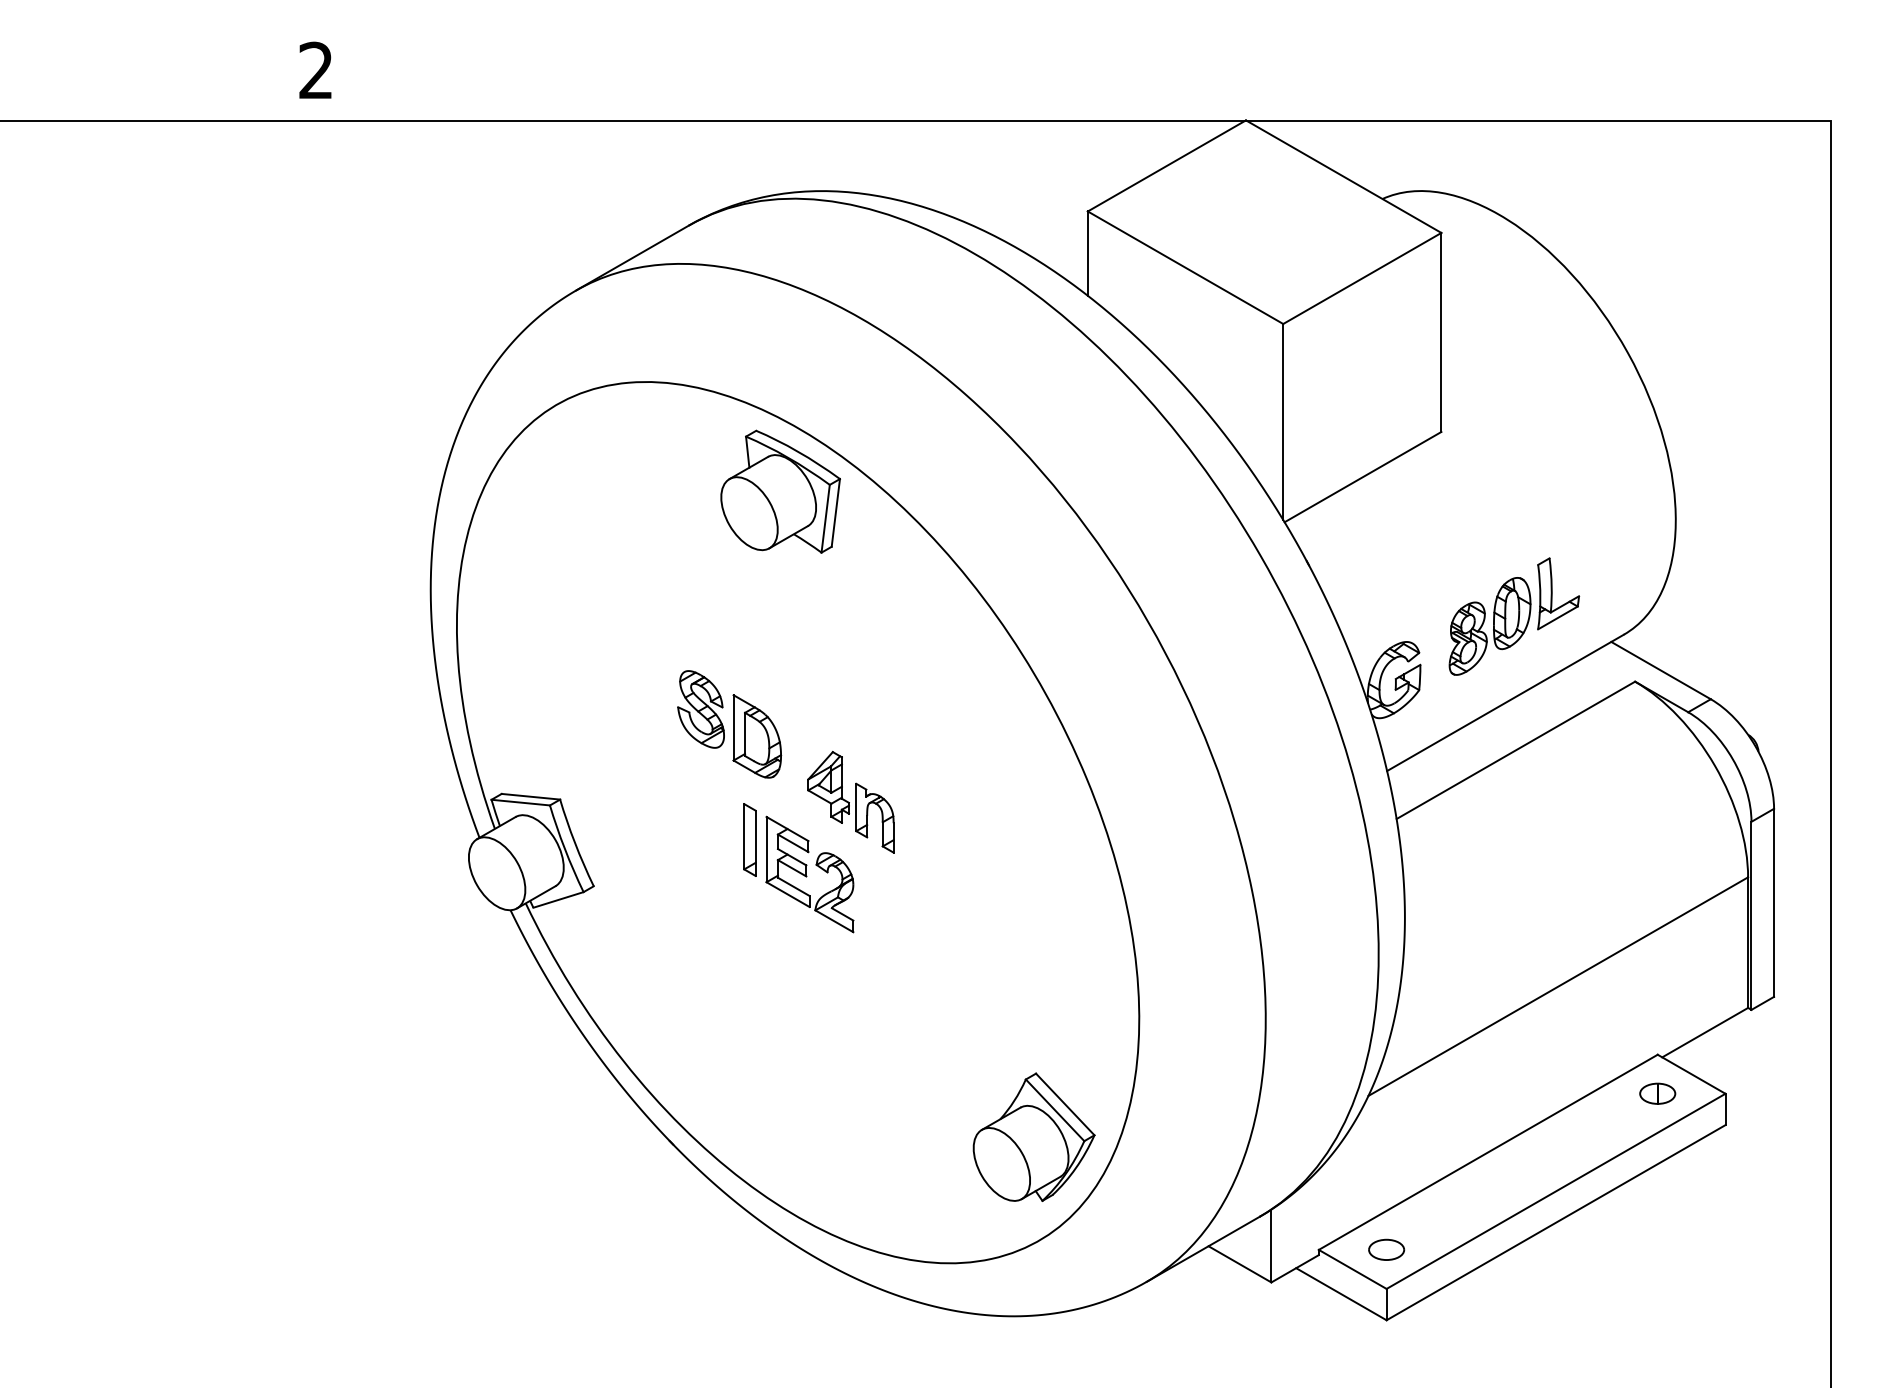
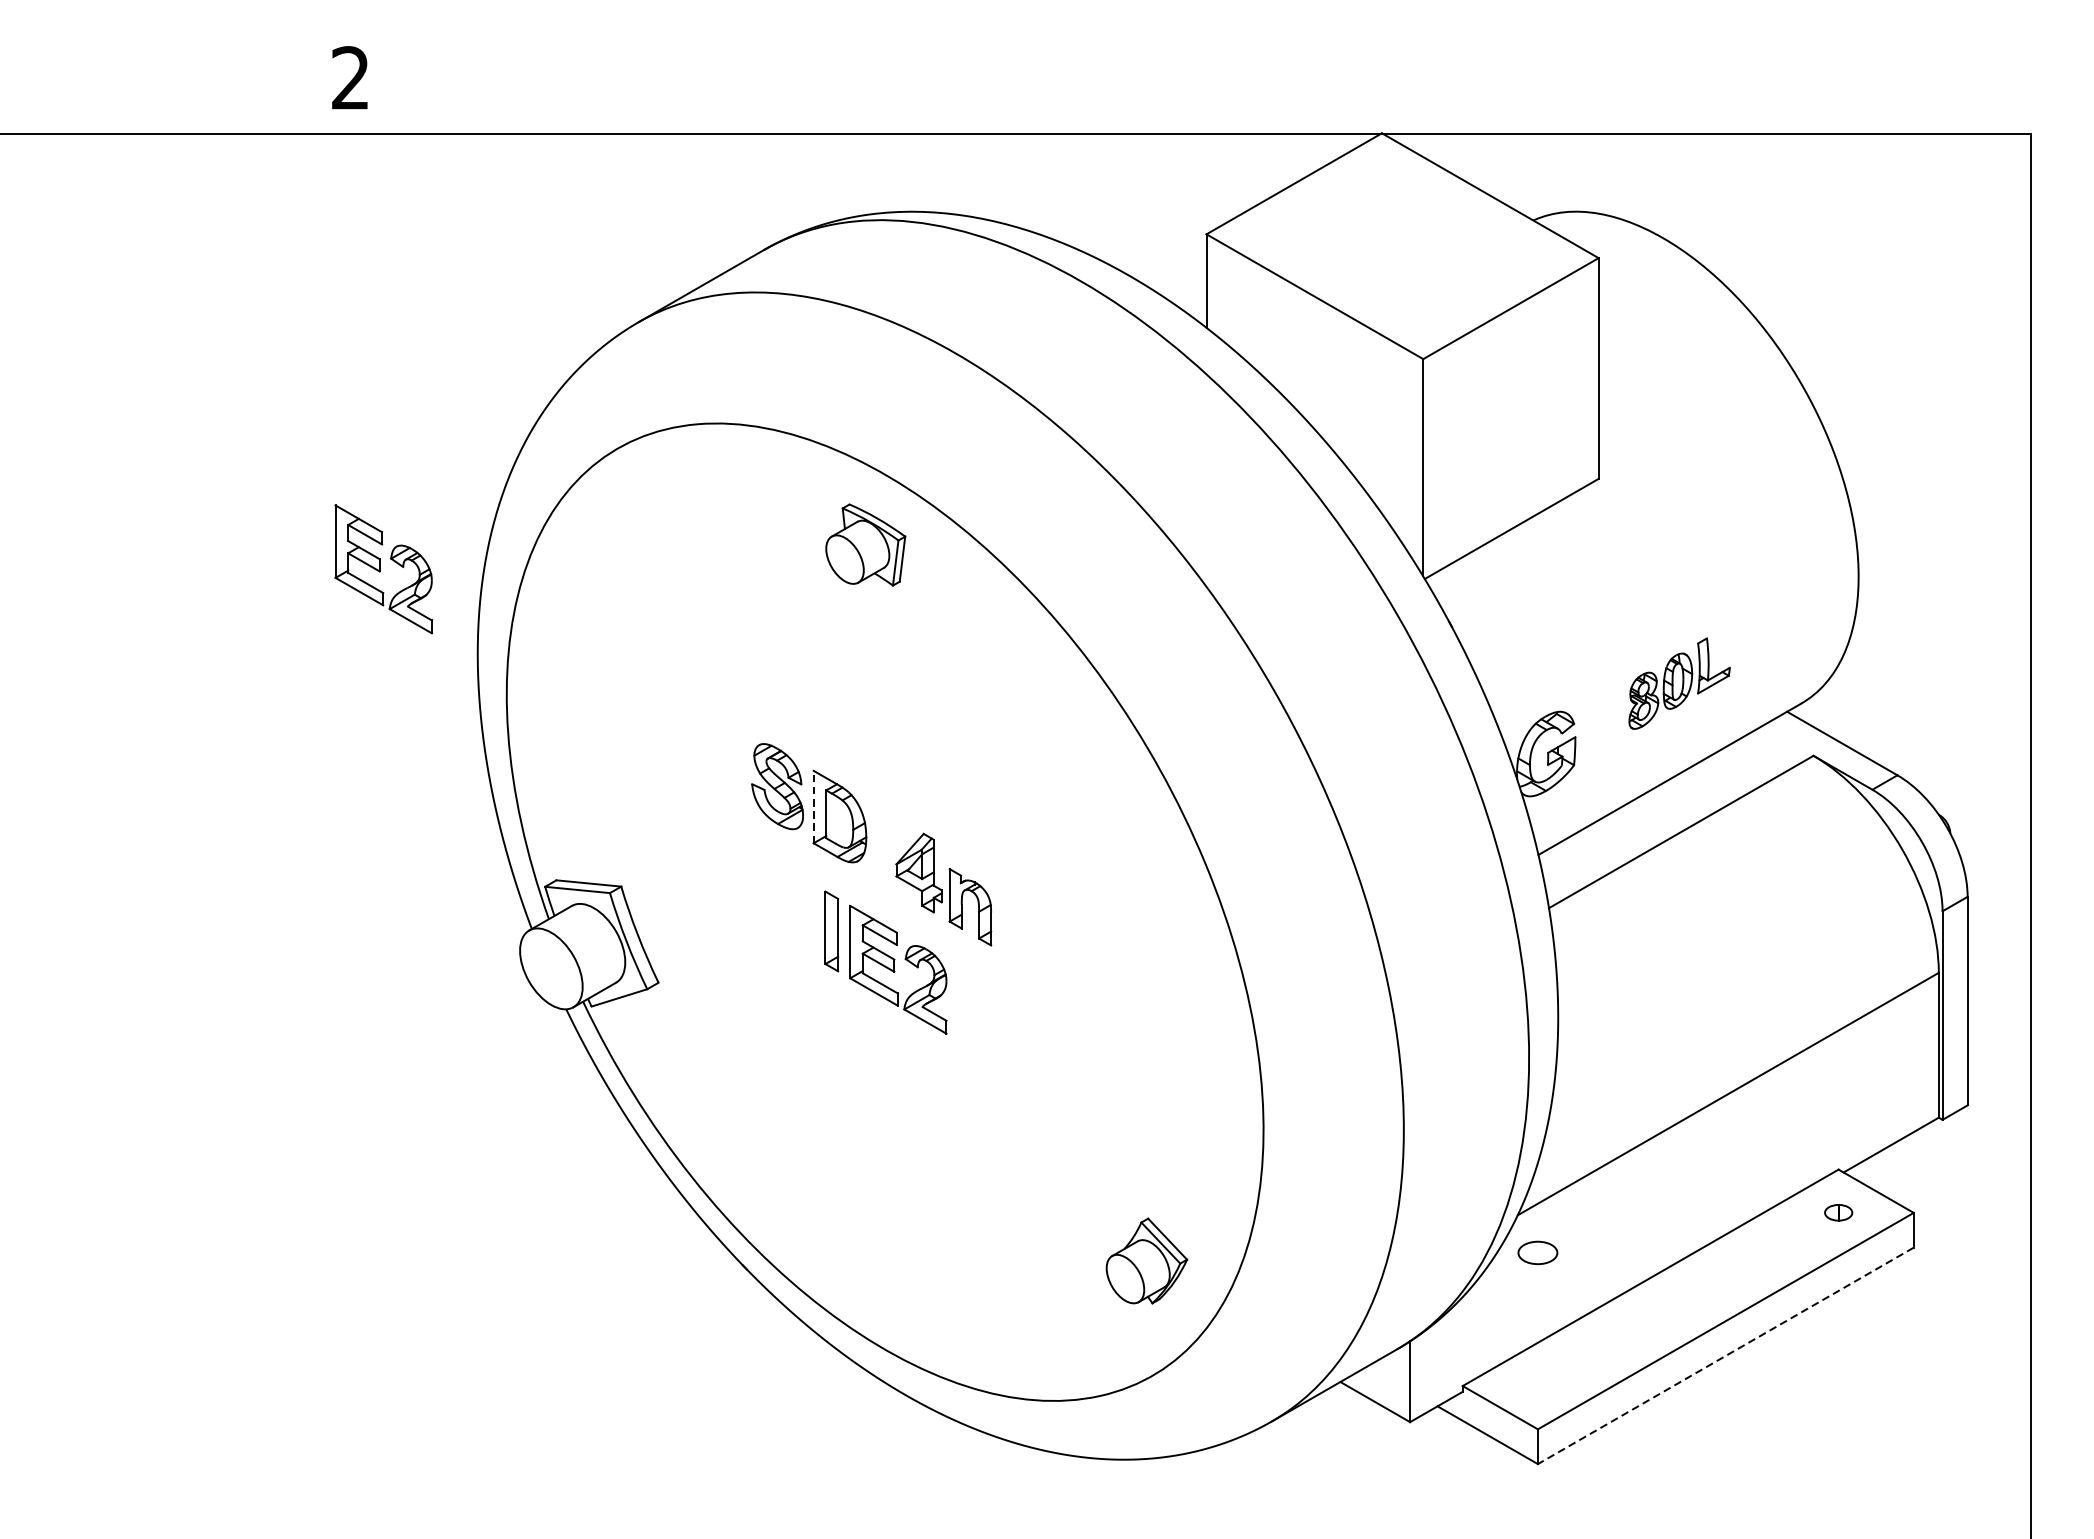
part: (780, 491) -> (865, 544), size x0.6
part: (345, 513) -> (383, 569), added
part: (1514, 616) -> (1679, 683), size x0.7
line: (733, 727) -> (813, 806), solid -> dashed
part: (1657, 1093) -> (1838, 1212), size x0.7
part: (1033, 1136) -> (1146, 1260), size x0.6
line: (1556, 1222) -> (1726, 1355), solid -> dashed
part: (1386, 1249) -> (1537, 1252), moved

